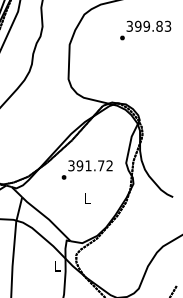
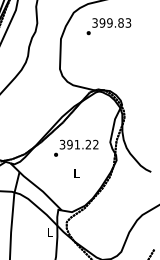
text: (145, 30) -> (108, 26), moved
text: (101, 165) -> (88, 144), 391.72 -> 391.22

